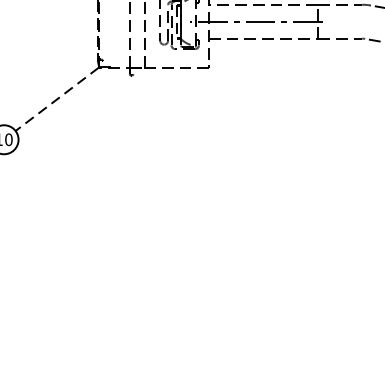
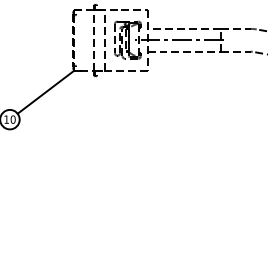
line: (56, 99) -> (45, 92), dashed -> solid

